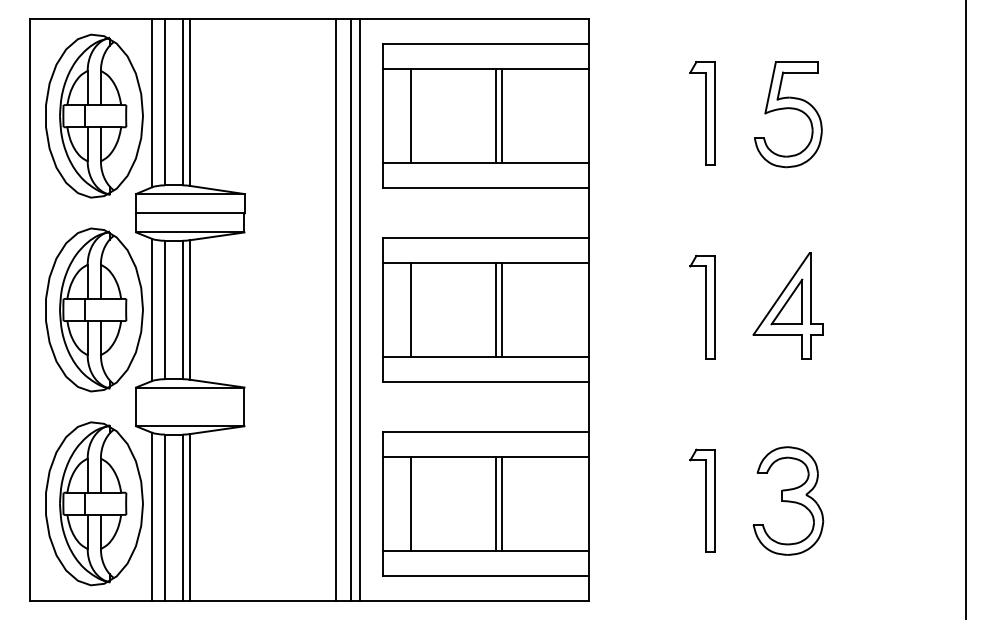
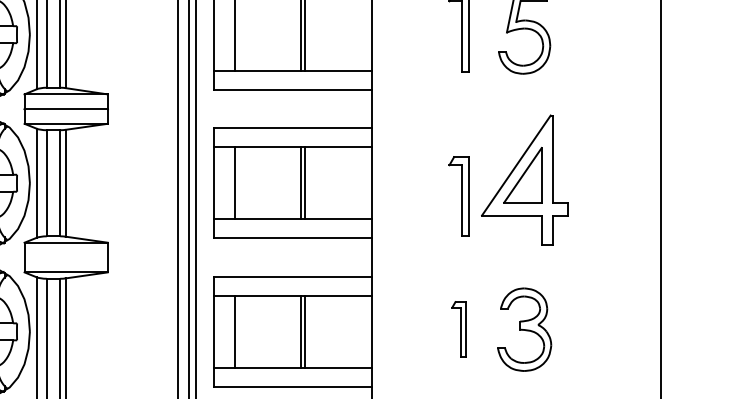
part: (787, 305) -> (523, 179), size x1.6
part: (702, 306) -> (458, 195), moved
part: (702, 500) -> (458, 329), size x0.7

